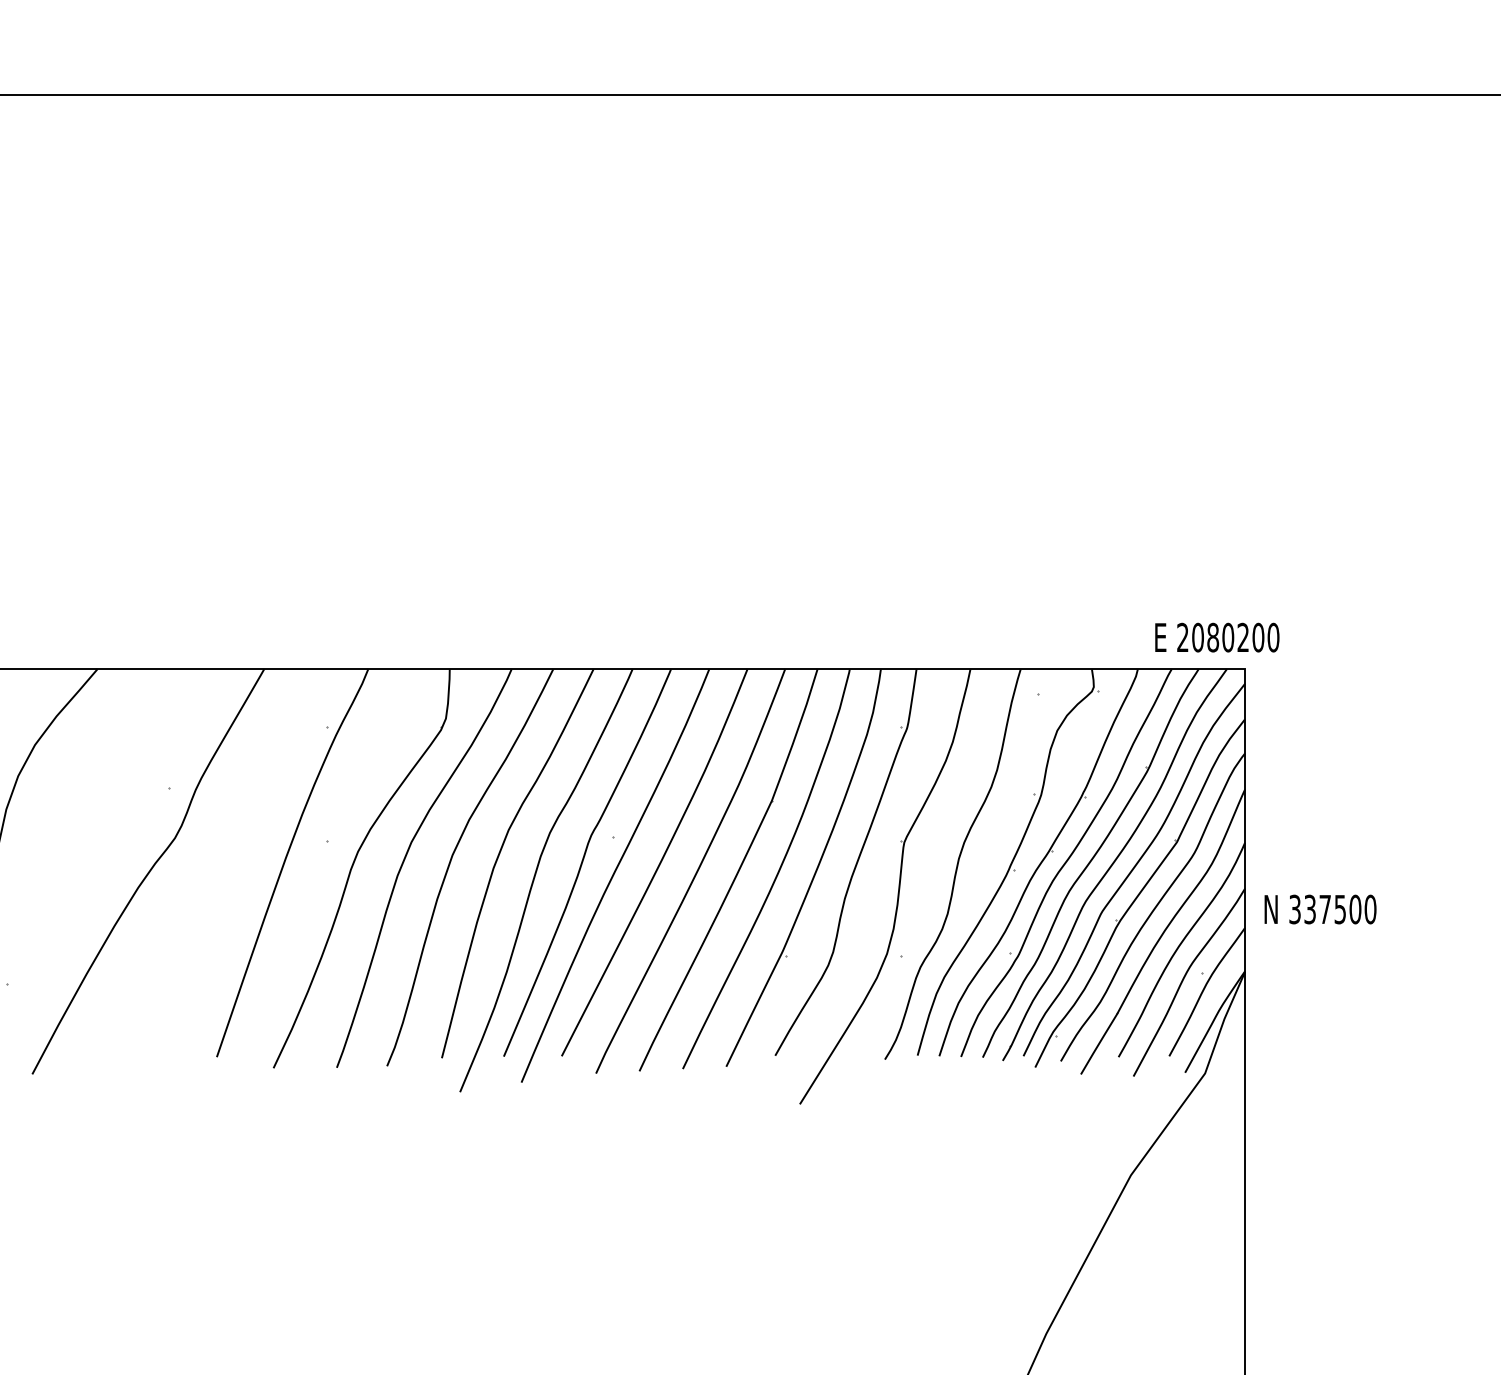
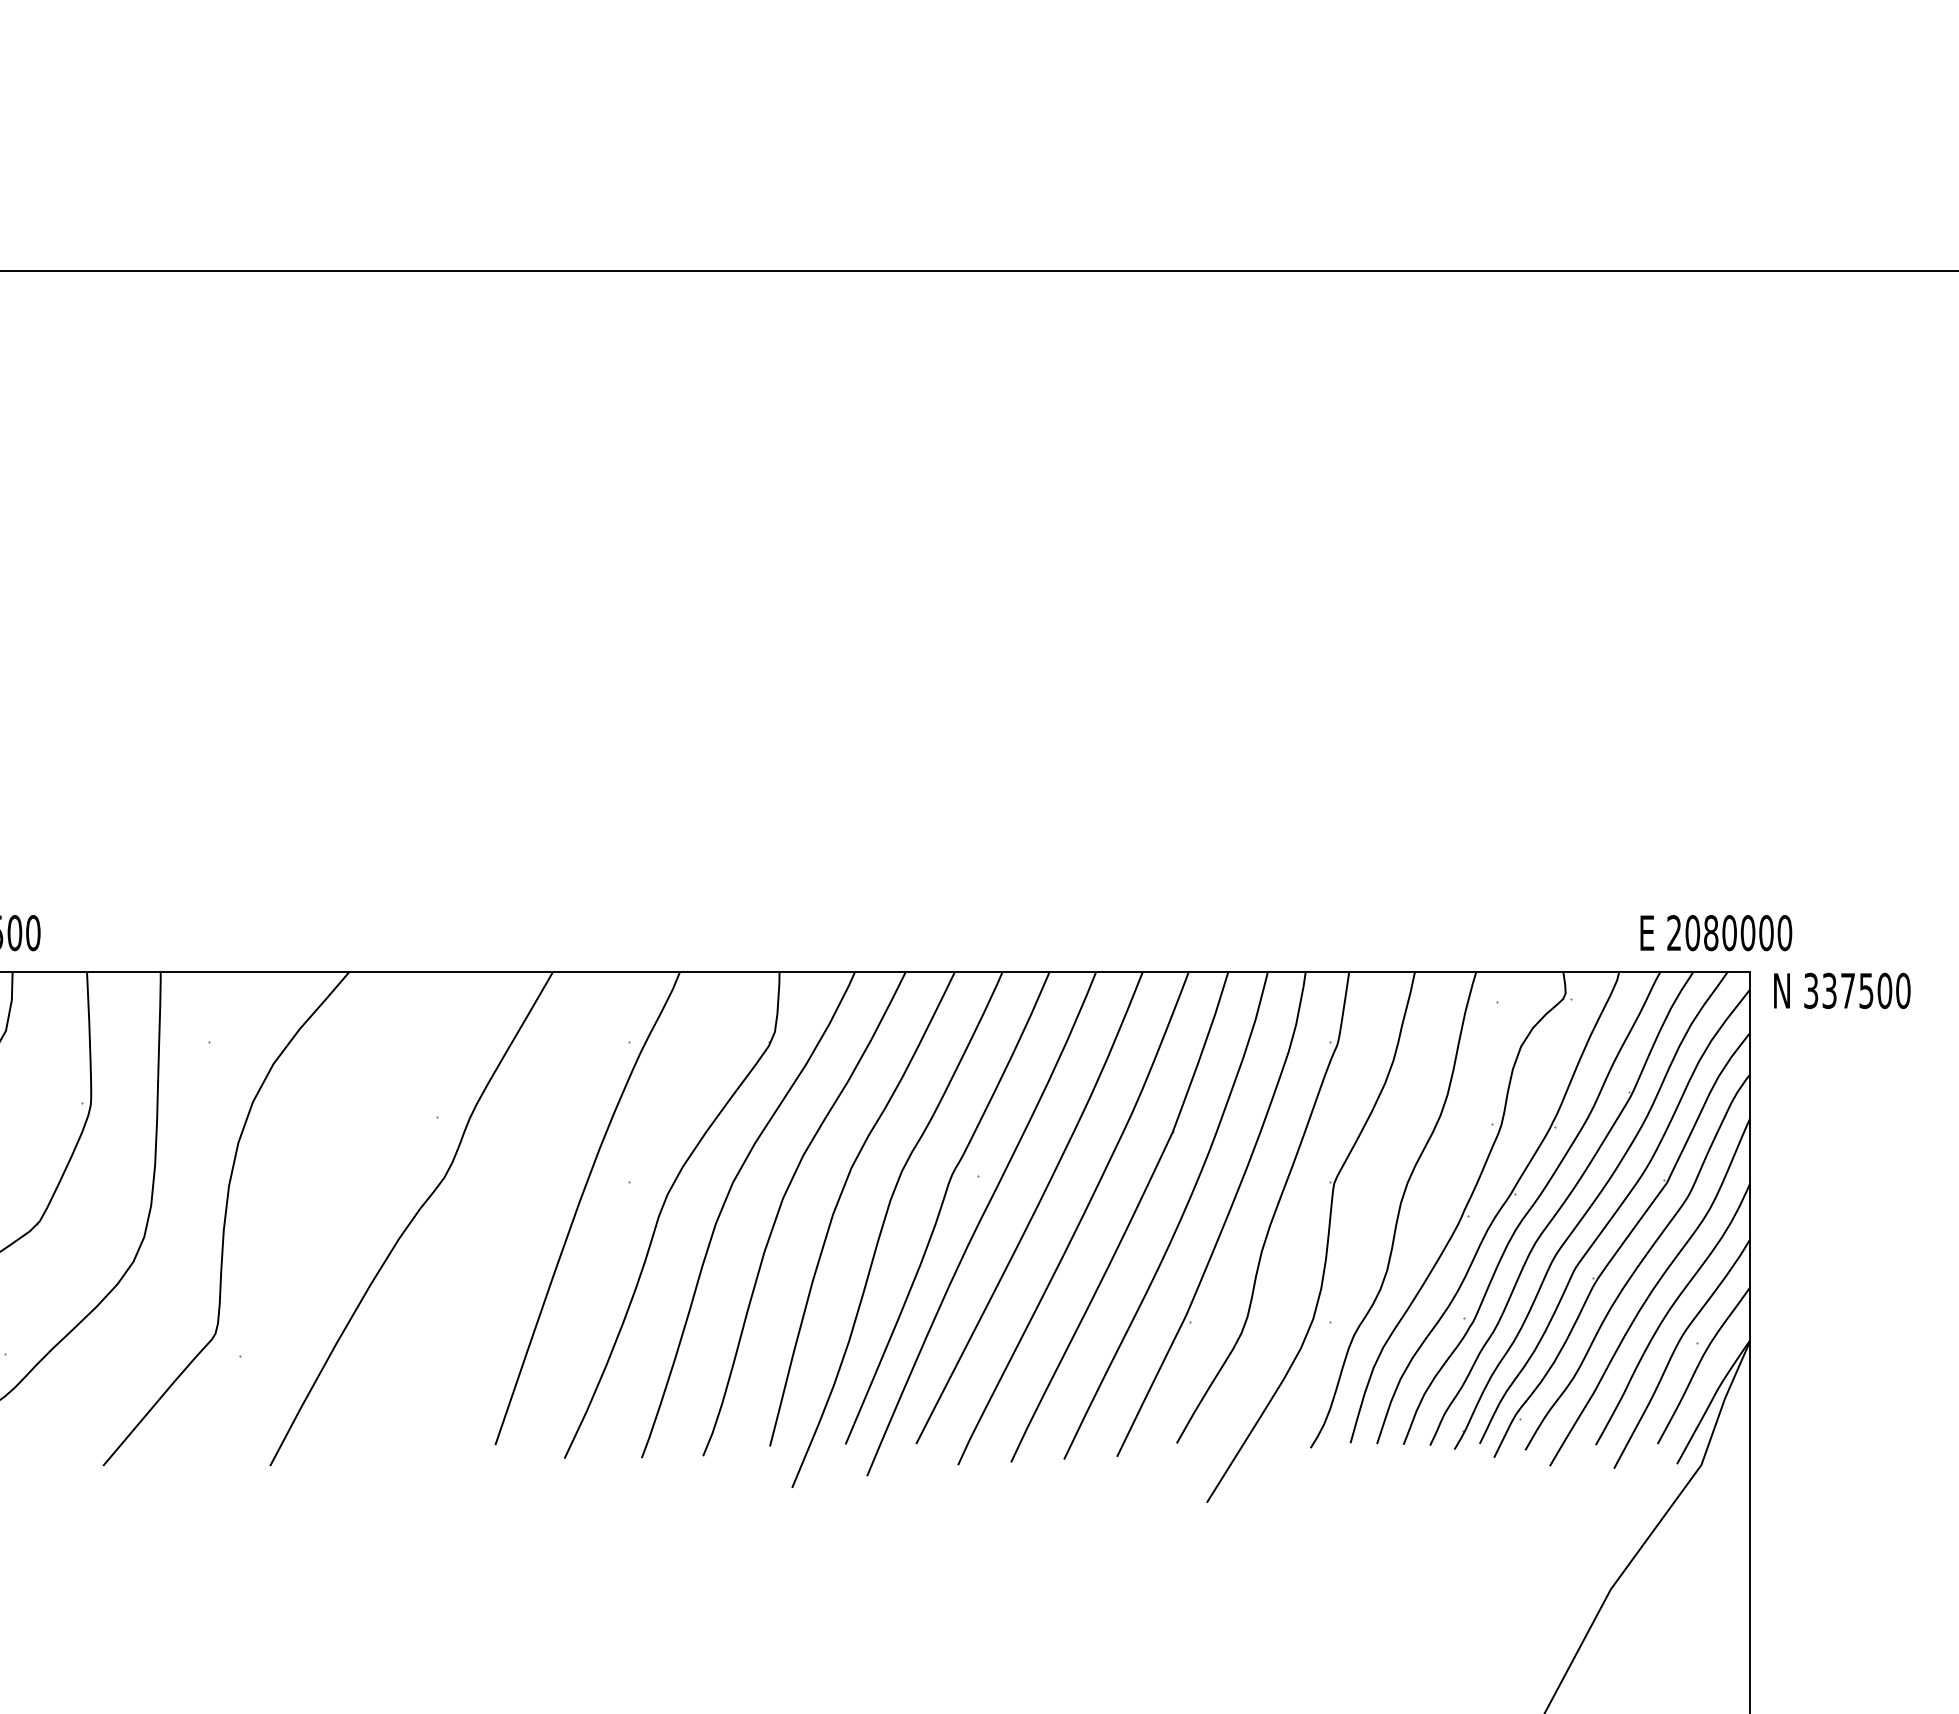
text: (1242, 637) -> (1747, 933), 2080200 -> 2080000
text: (1320, 909) -> (1842, 990), moved

